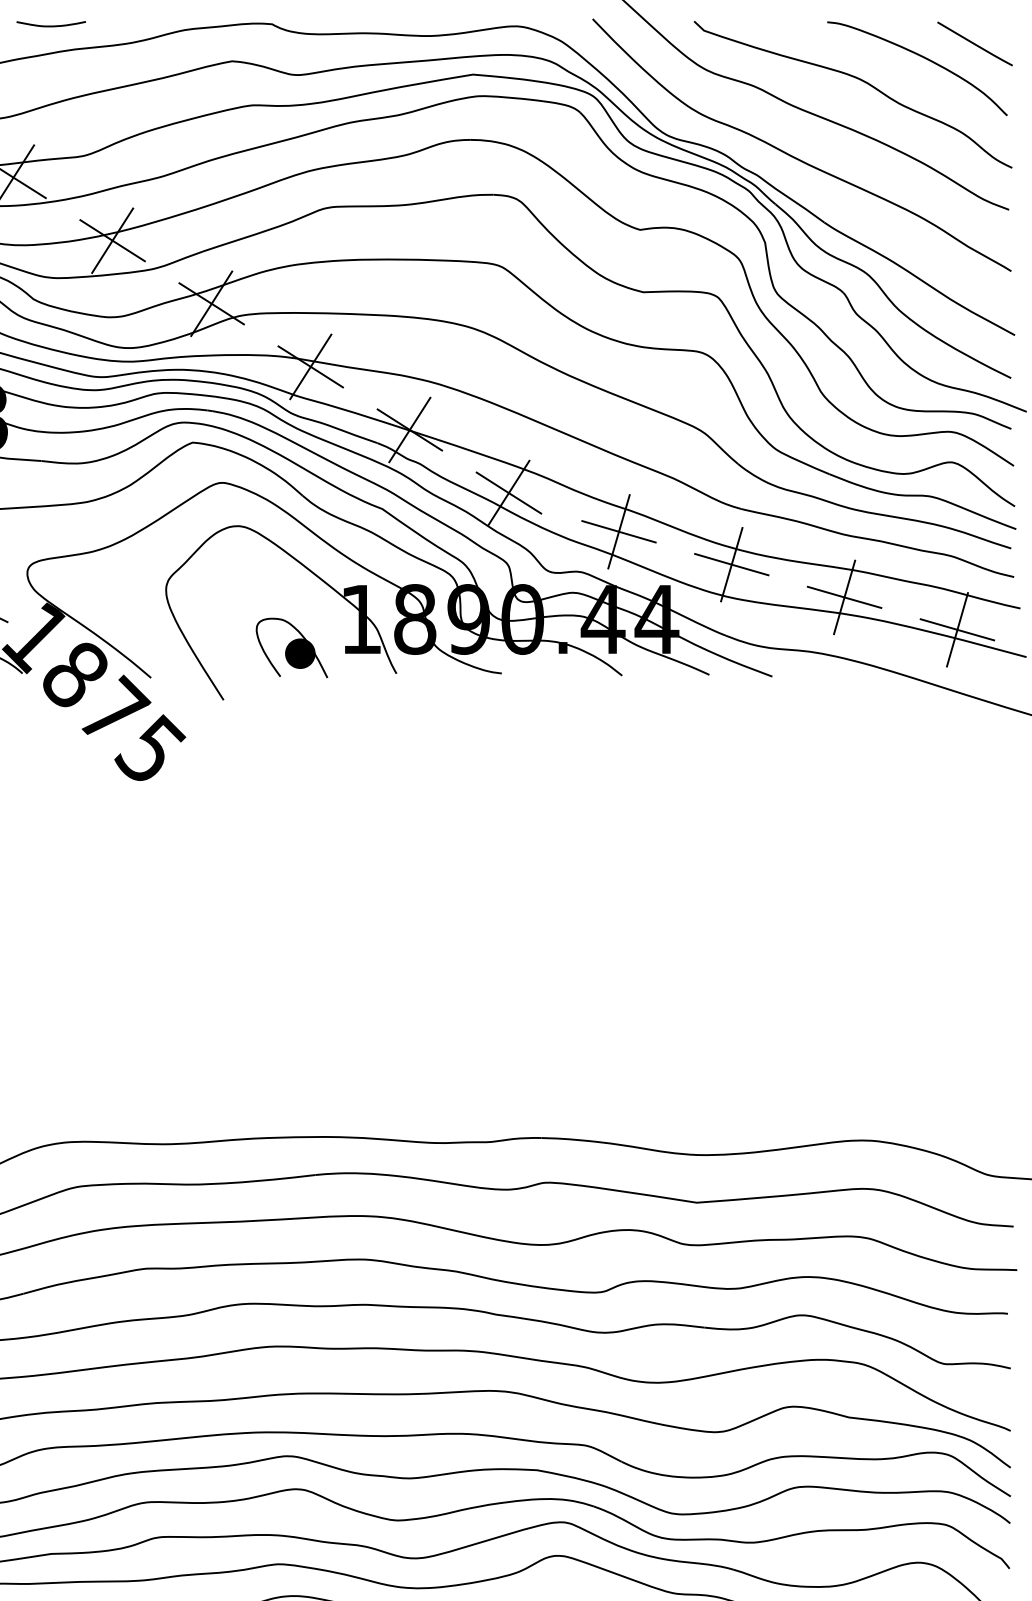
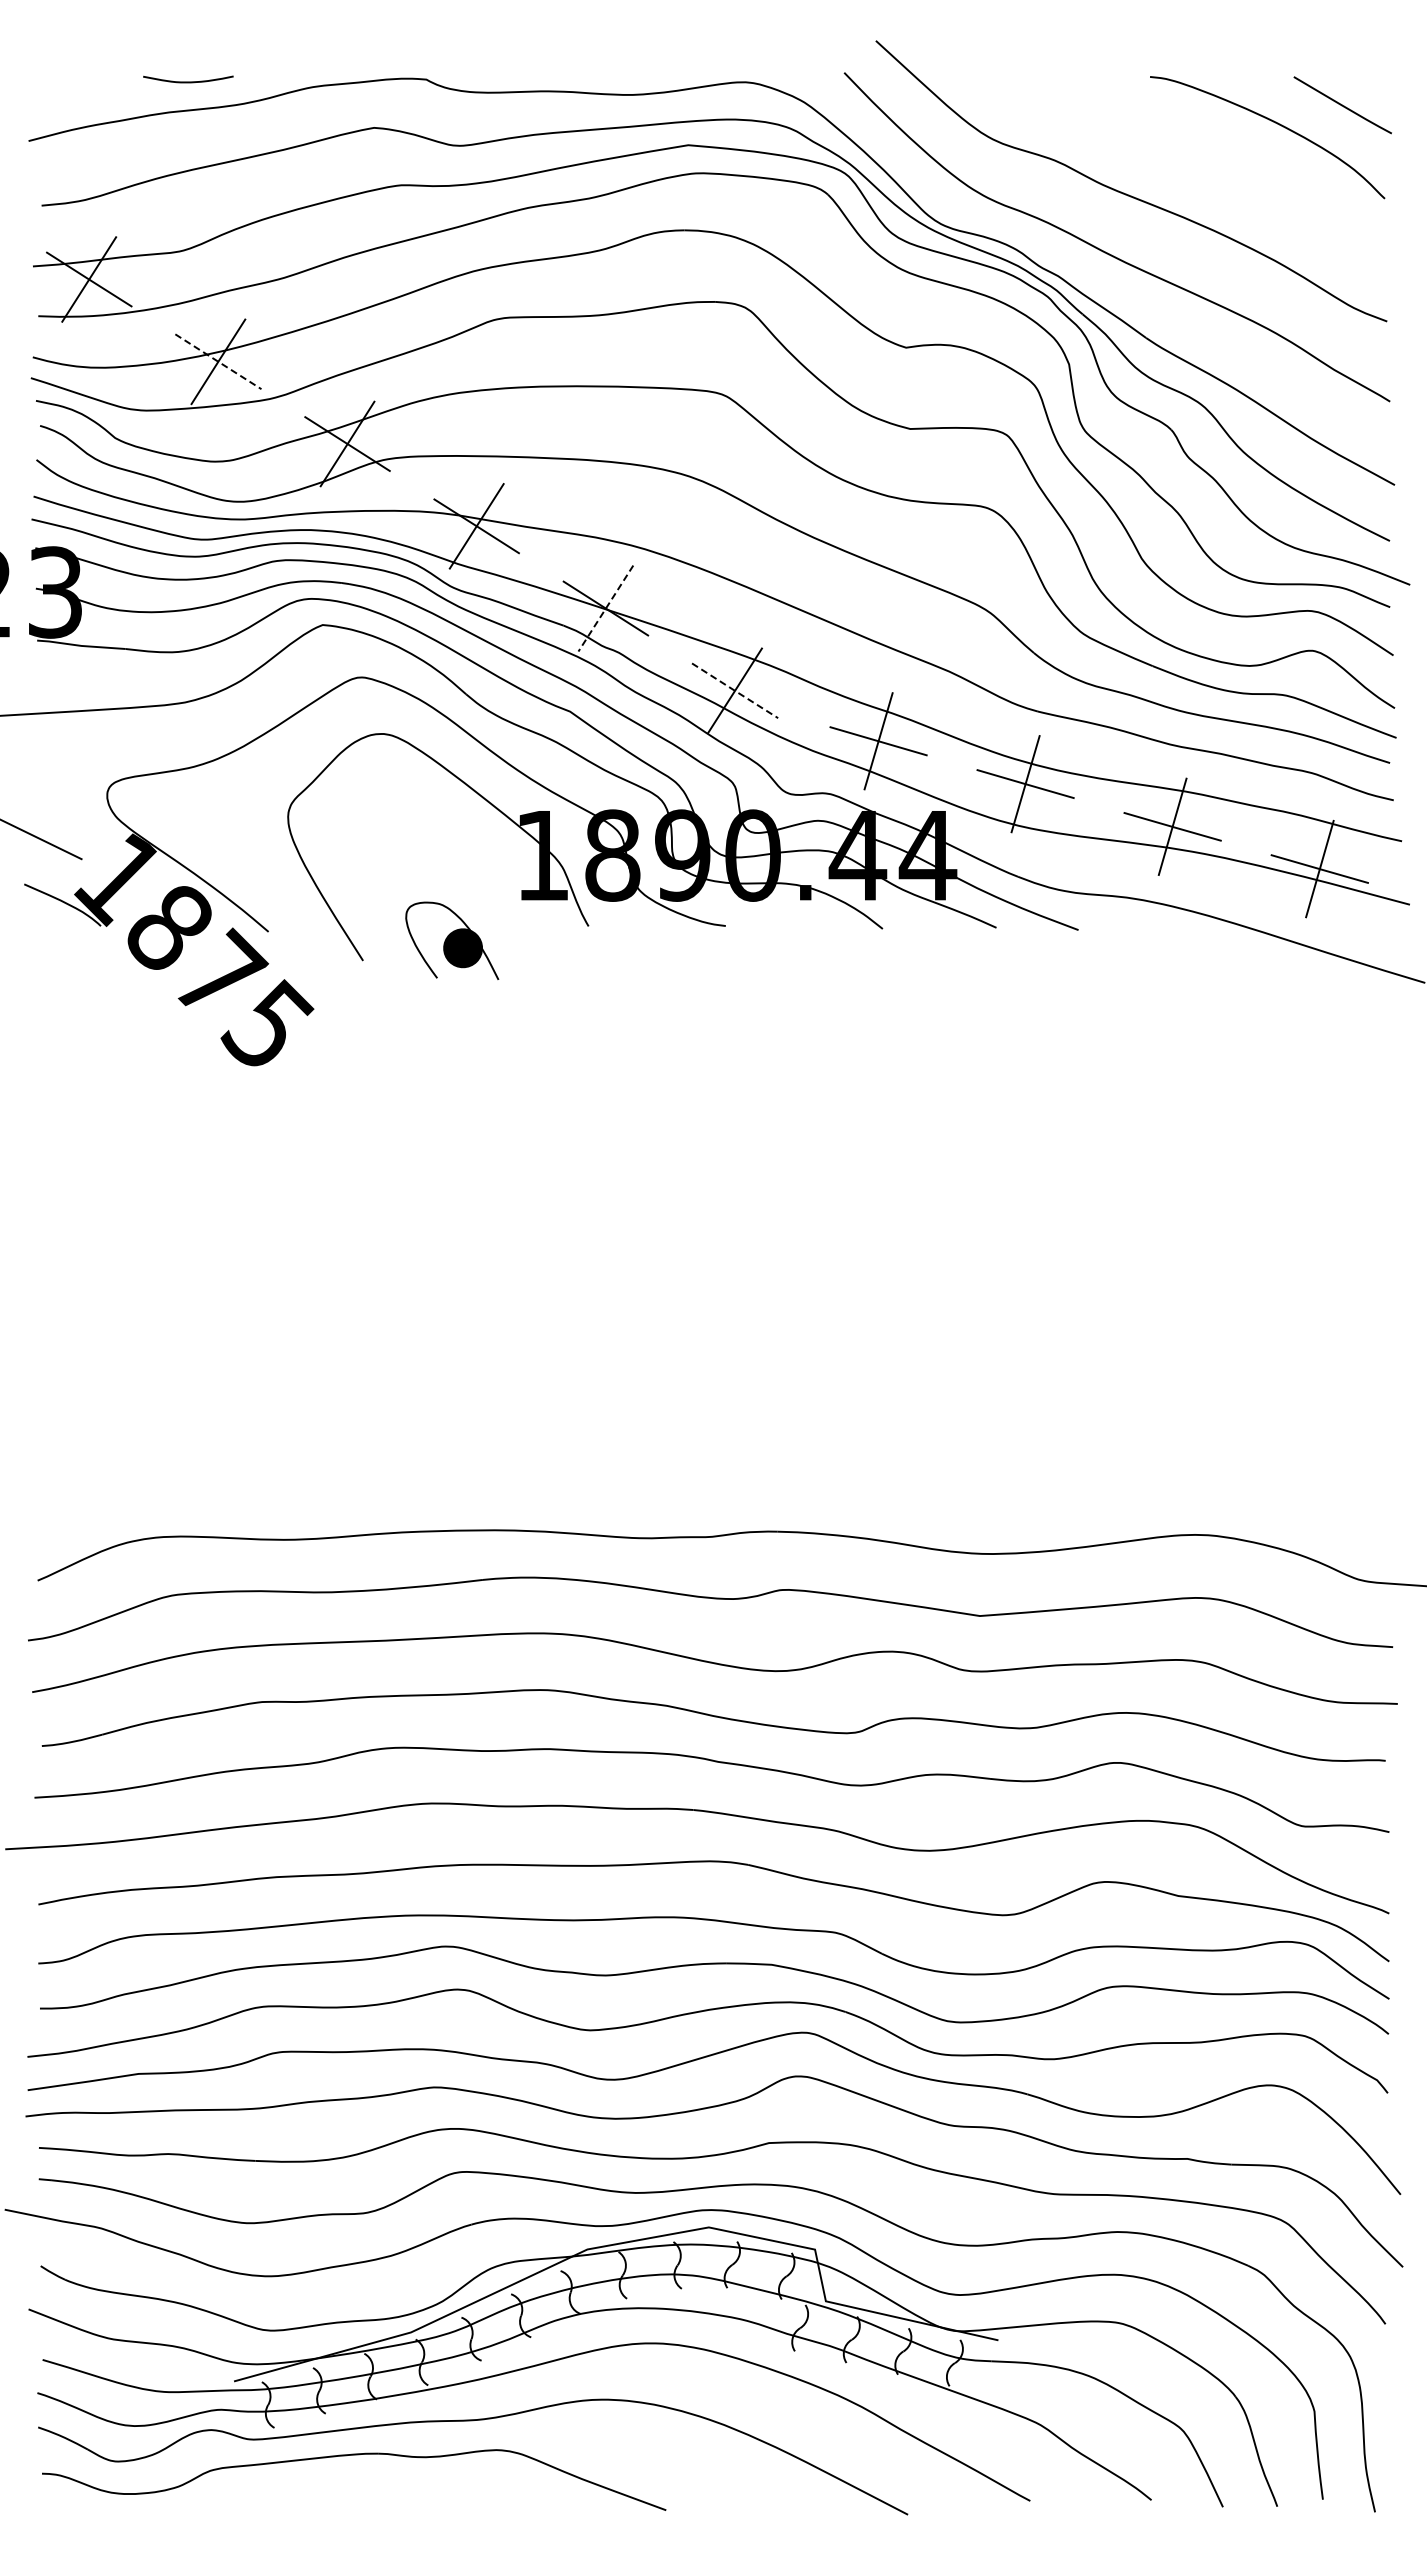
curve: (51, 25) -> (188, 81), moved
curve: (859, 80) -> (1192, 152), removed
line: (112, 240) -> (218, 361), solid -> dashed
line: (409, 429) -> (605, 608), solid -> dashed
line: (509, 492) -> (735, 690), solid -> dashed
part: (292, 647) -> (452, 940), moved

